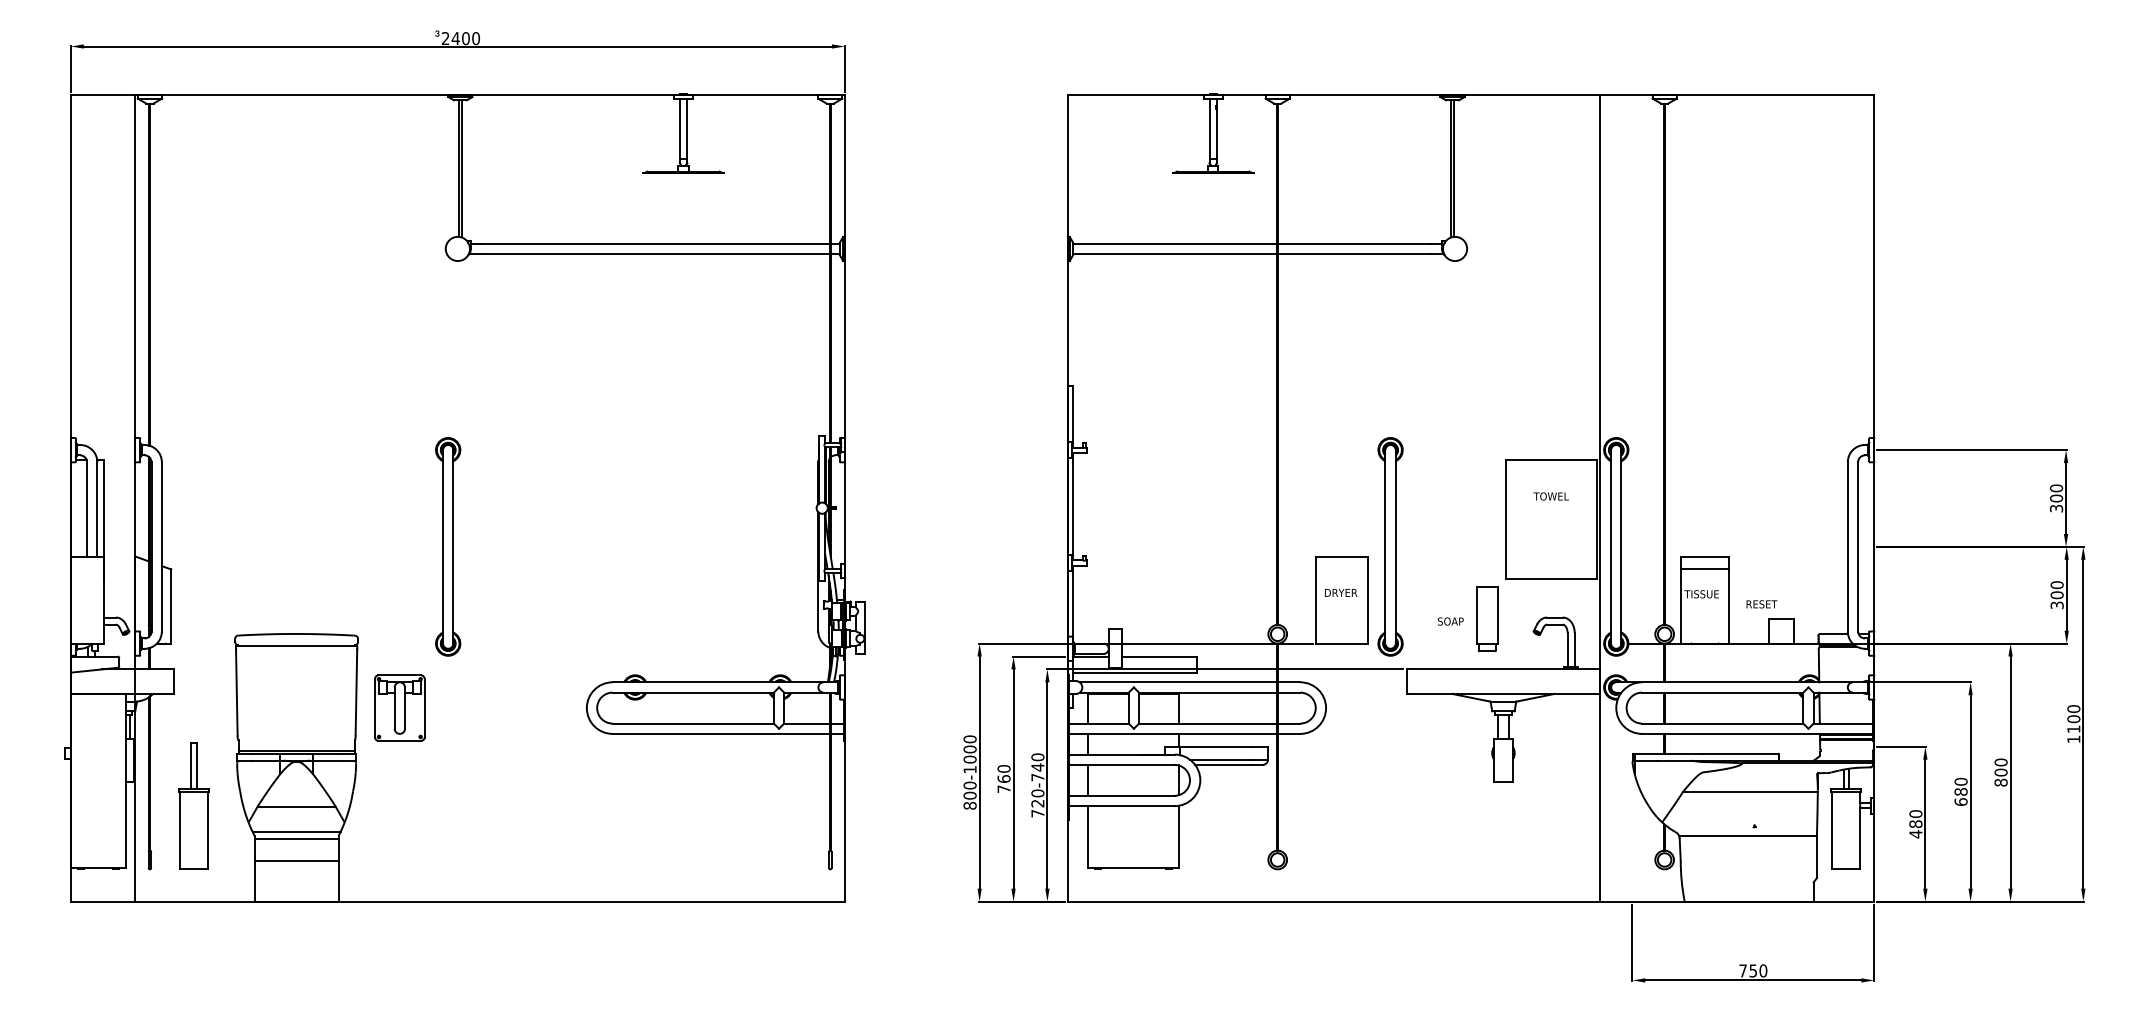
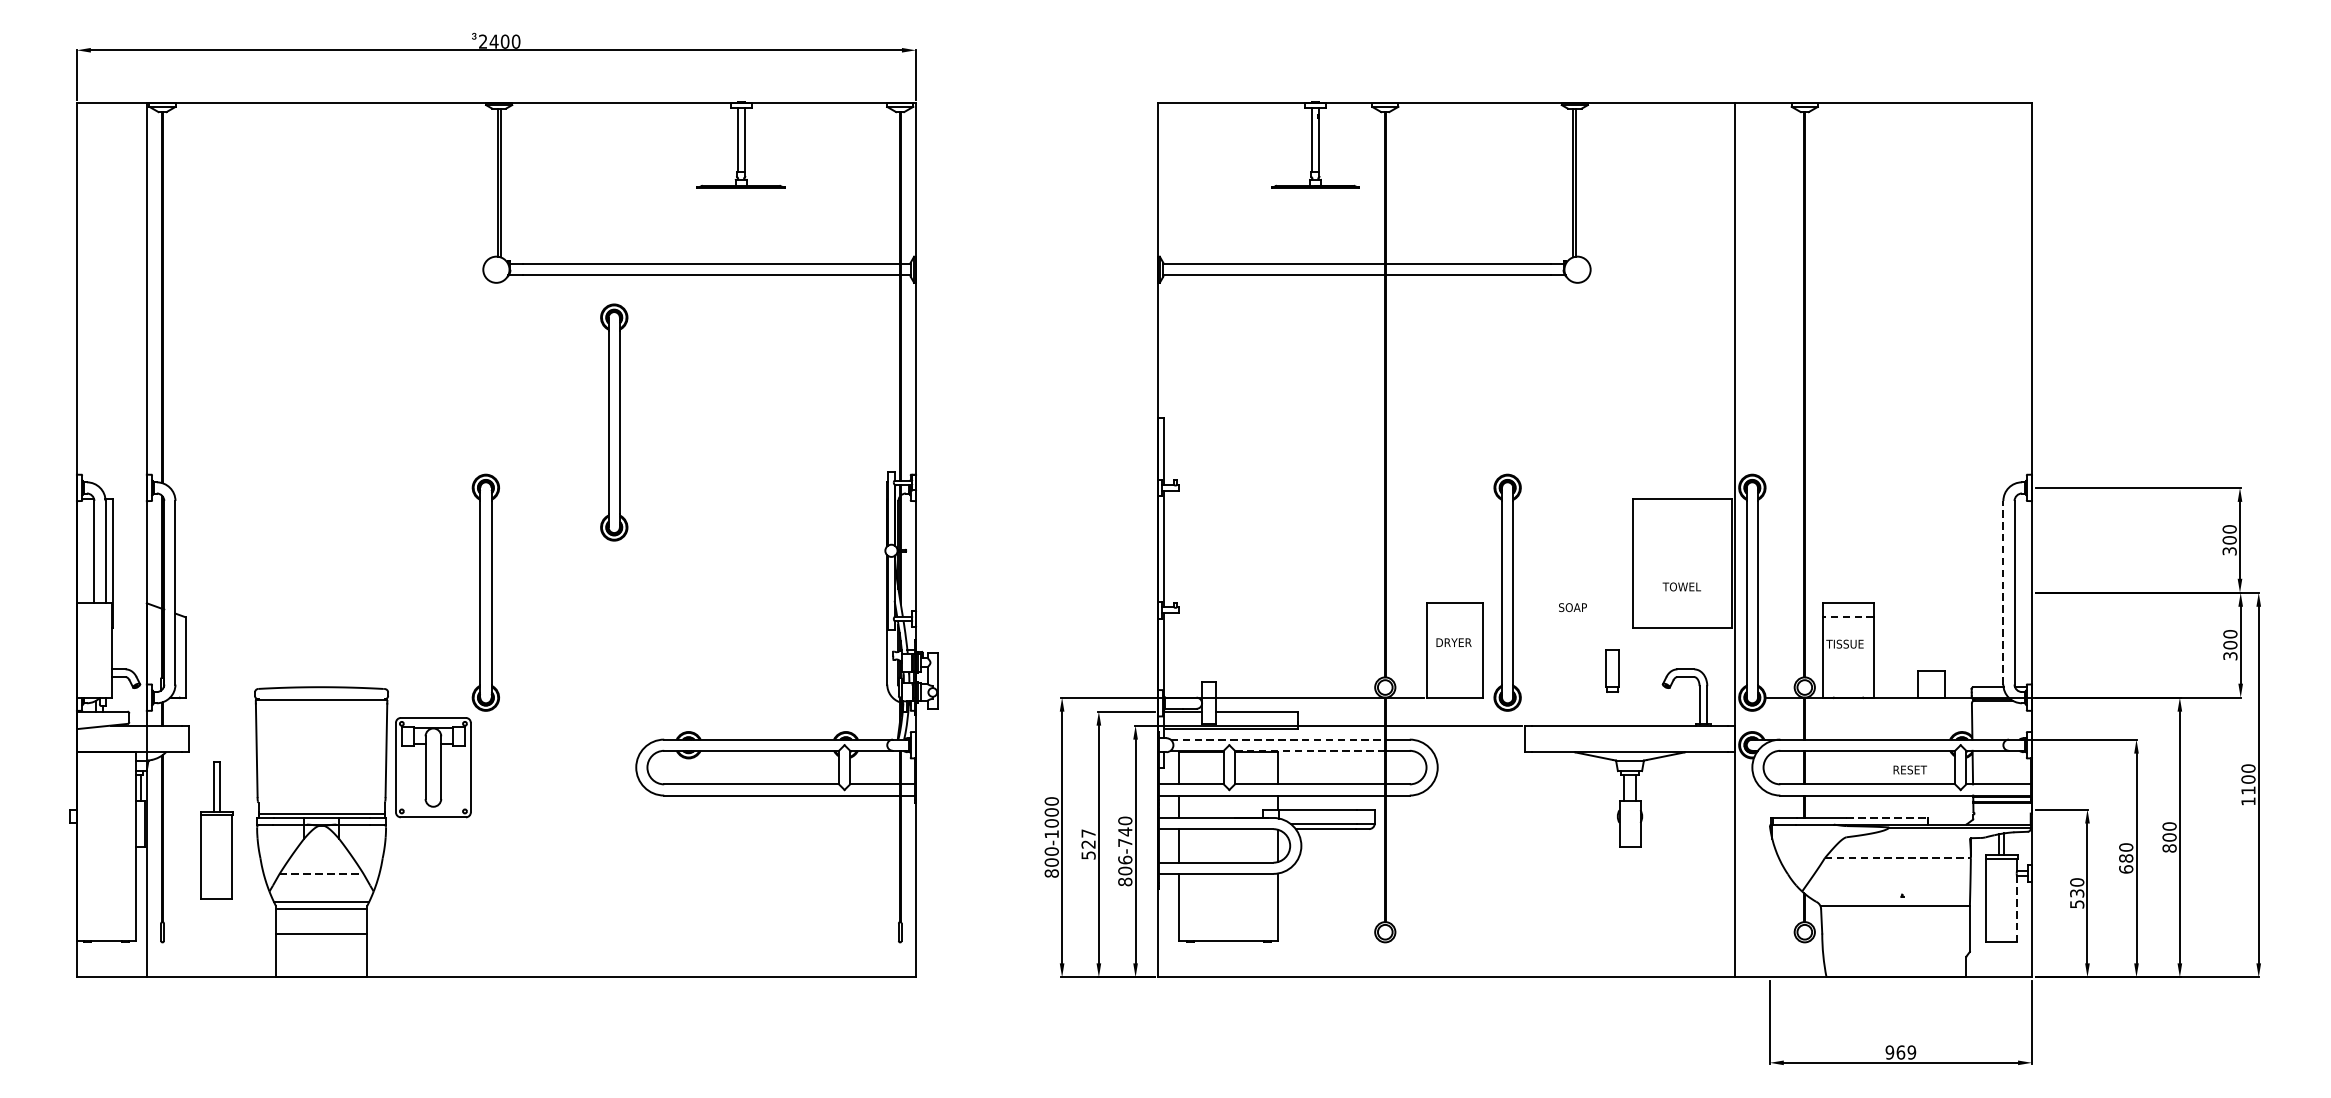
part: (566, 389) -> (614, 422), added
text: (1550, 496) -> (1681, 586), moved
line: (1847, 546) -> (2003, 592), solid -> dashed
line: (1704, 569) -> (1848, 617), solid -> dashed
text: (1761, 604) -> (1909, 770), moved
part: (1487, 619) -> (1612, 671), size x0.6
text: (1450, 621) -> (1572, 607), moved
line: (1178, 682) -> (1277, 739), solid -> dashed
line: (1208, 692) -> (1310, 750), solid -> dashed
part: (399, 707) -> (433, 766), size x1.4
line: (1740, 754) -> (1887, 817), solid -> dashed
text: (1003, 778) -> (1087, 843), 760 -> 527
line: (1750, 791) -> (1897, 857), solid -> dashed
text: (1037, 803) -> (1124, 871), 720-740 -> 806-740
part: (193, 805) -> (216, 829), moved
line: (296, 806) -> (321, 874), solid -> dashed
text: (1915, 829) -> (2076, 899), 480 -> 530
line: (1860, 838) -> (2017, 908), solid -> dashed
text: (1753, 970) -> (1901, 1052), 750 -> 969

